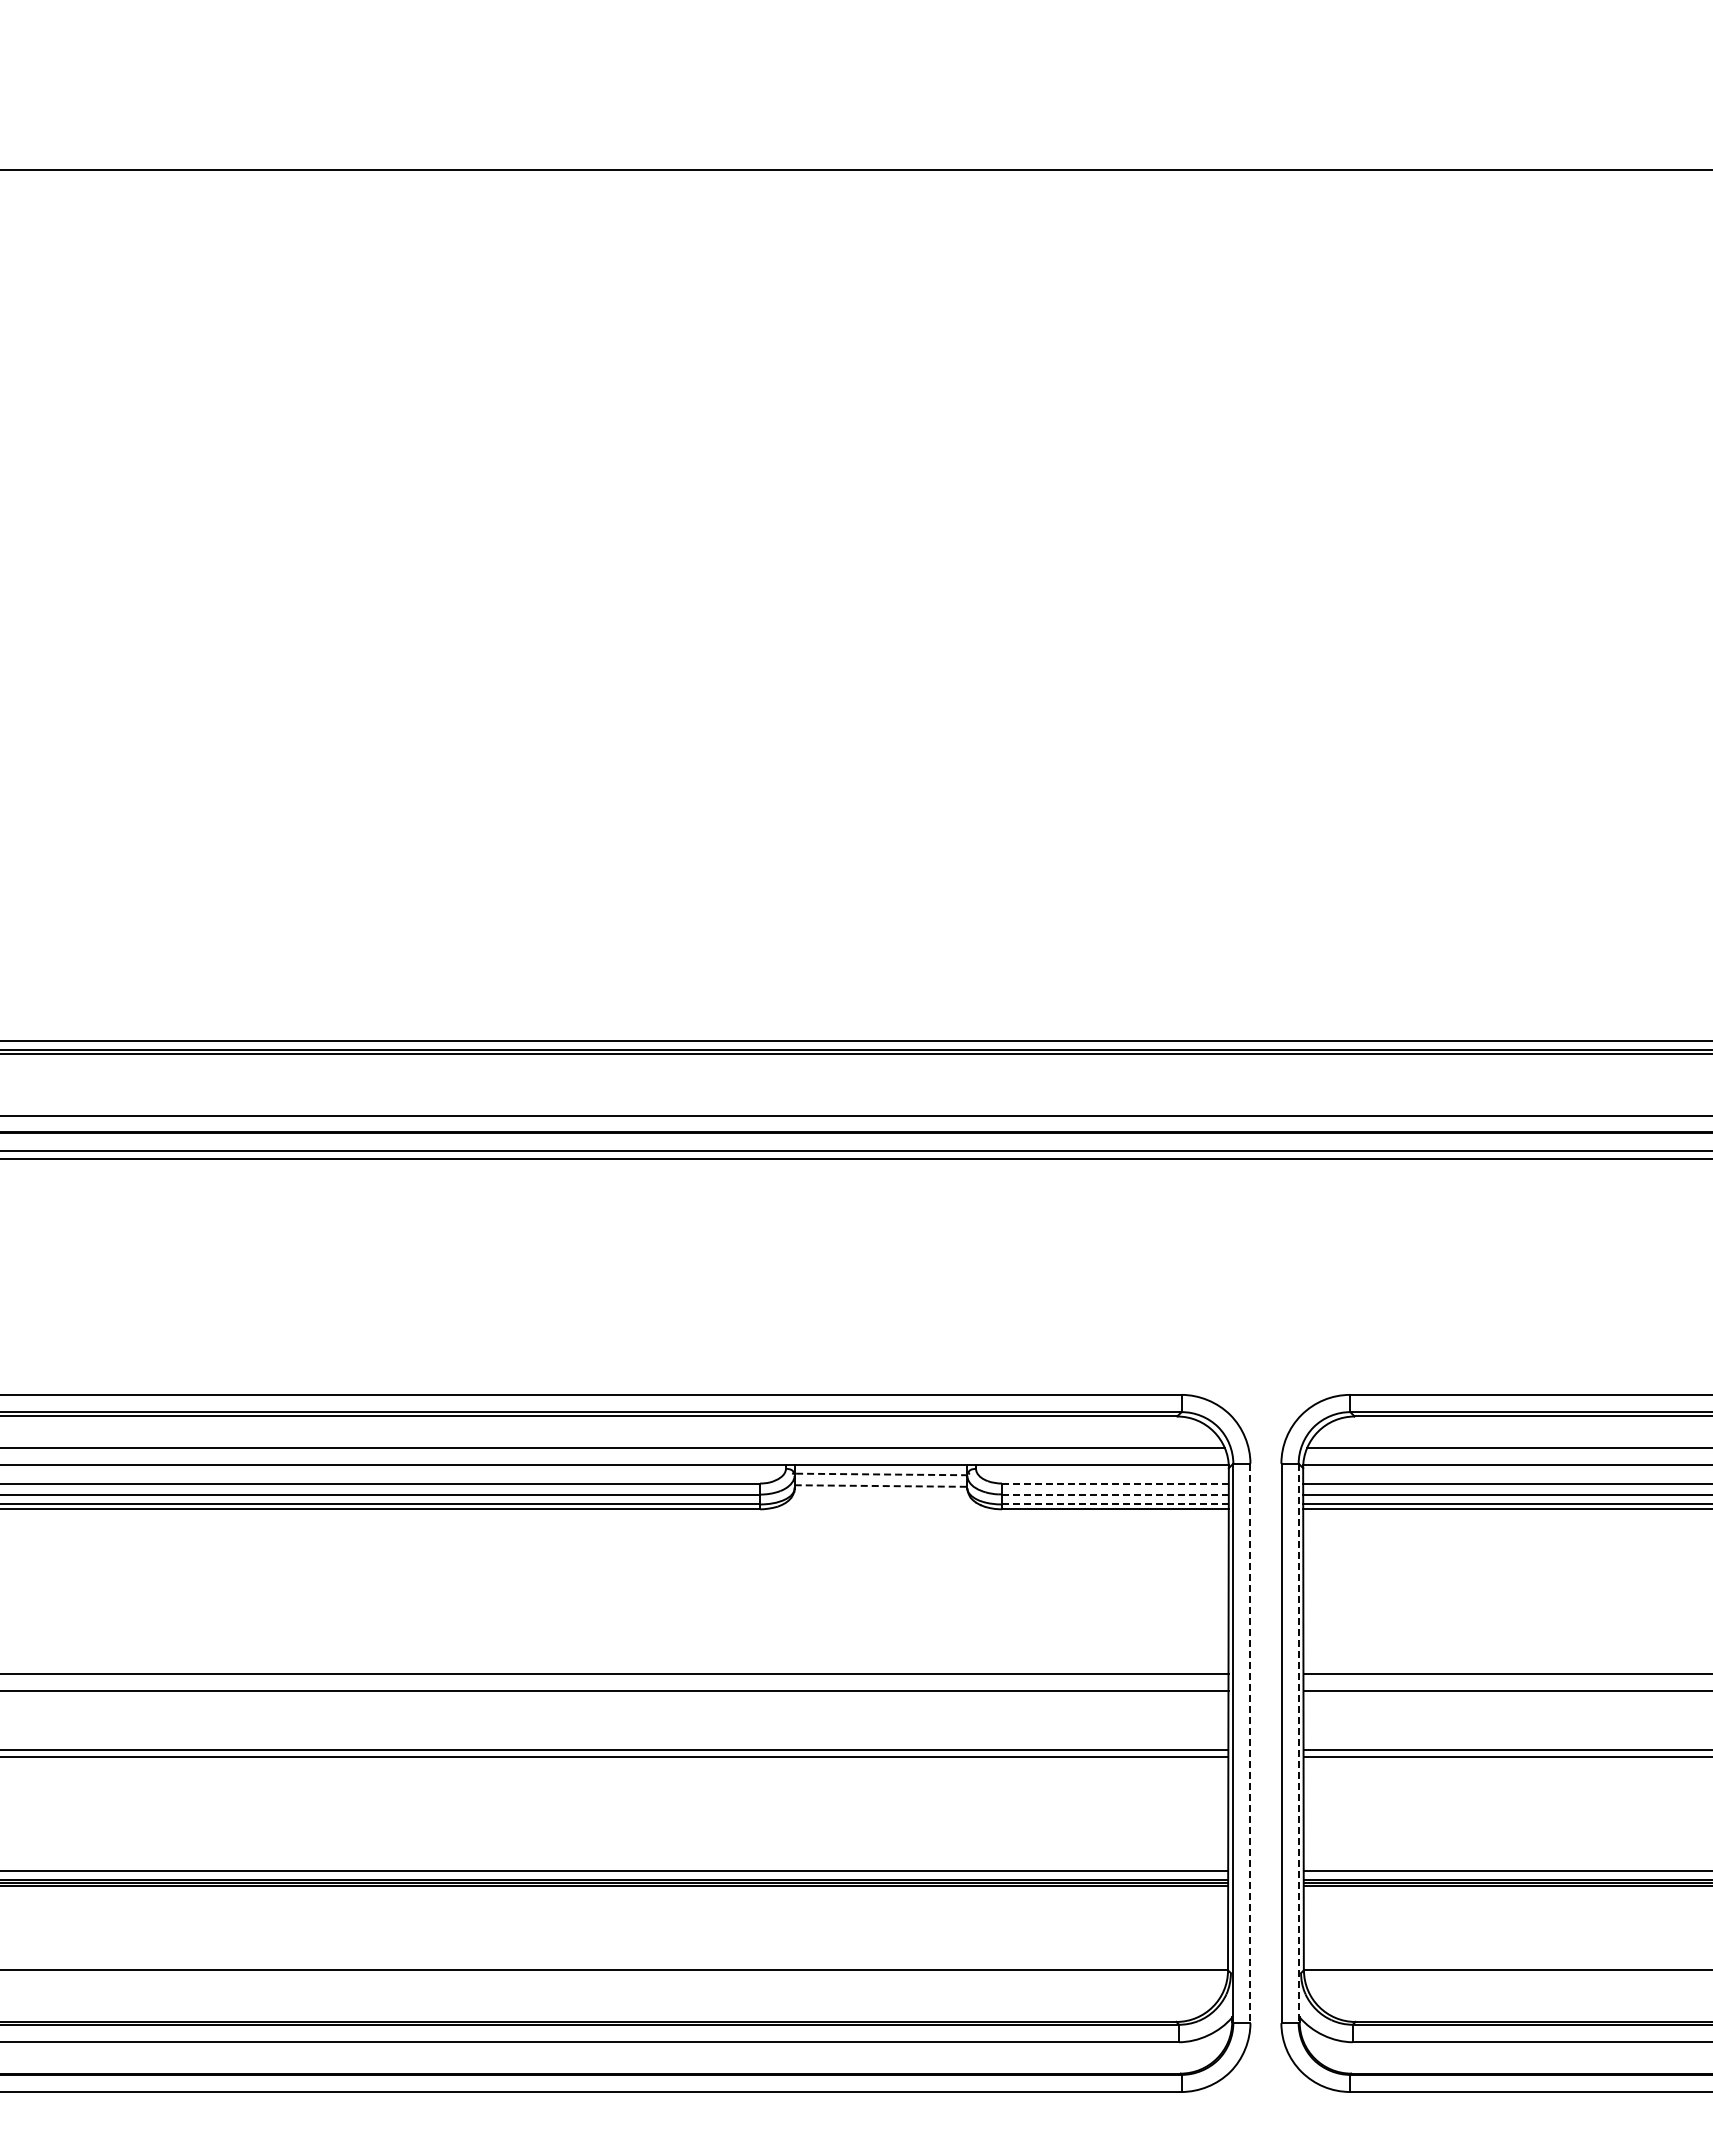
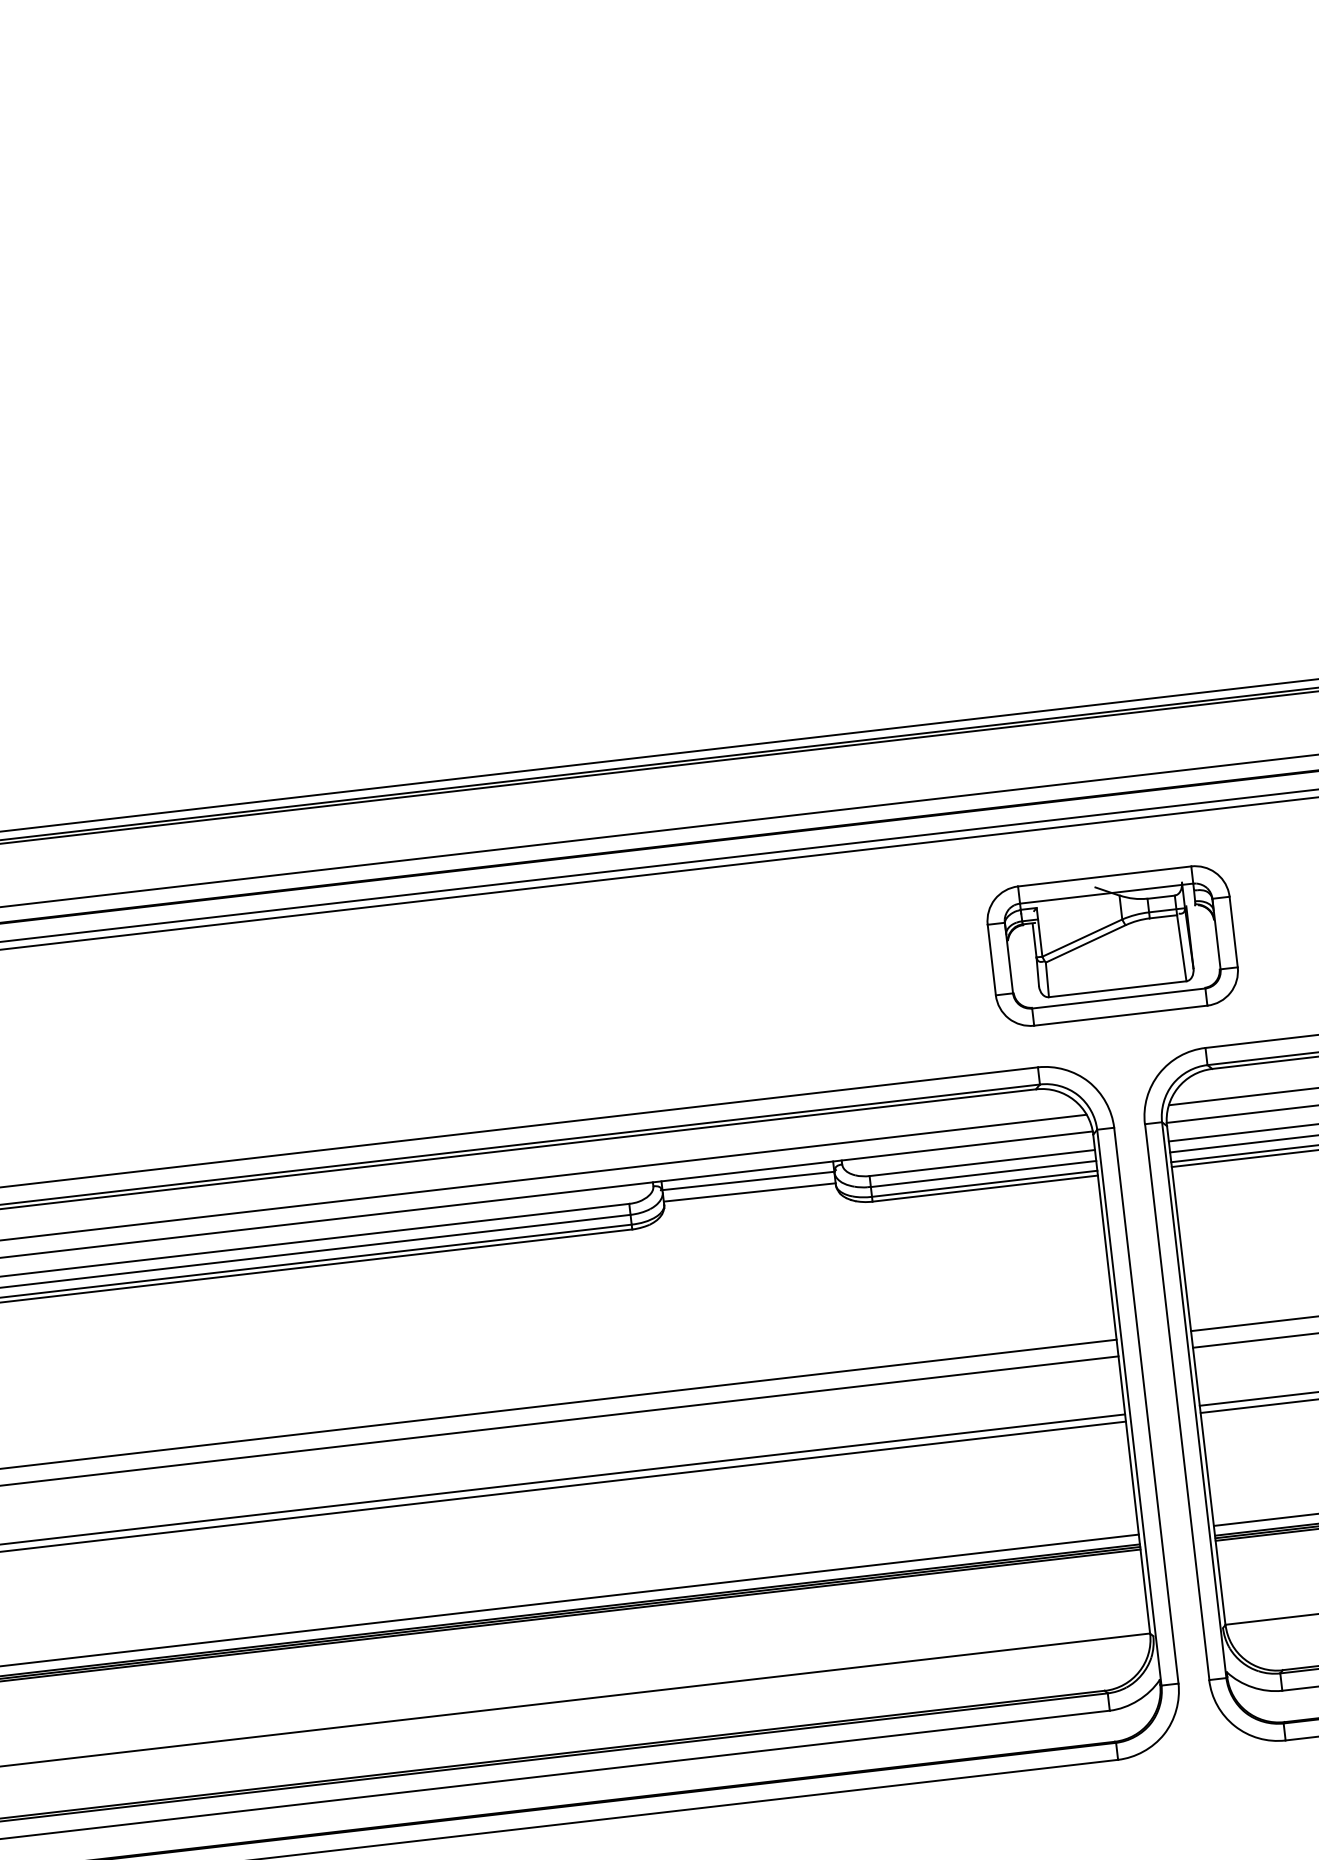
part: (1269, 1282) -> (1112, 945), added
line: (881, 1474) -> (748, 1180), dashed -> solid
line: (1115, 1483) -> (982, 1162), dashed -> solid
line: (881, 1486) -> (750, 1192), dashed -> solid
line: (1115, 1494) -> (983, 1173), dashed -> solid
line: (1114, 1504) -> (983, 1183), dashed -> solid
line: (1250, 1743) -> (1146, 1405), dashed -> solid
line: (1298, 1743) -> (1194, 1400), dashed -> solid

